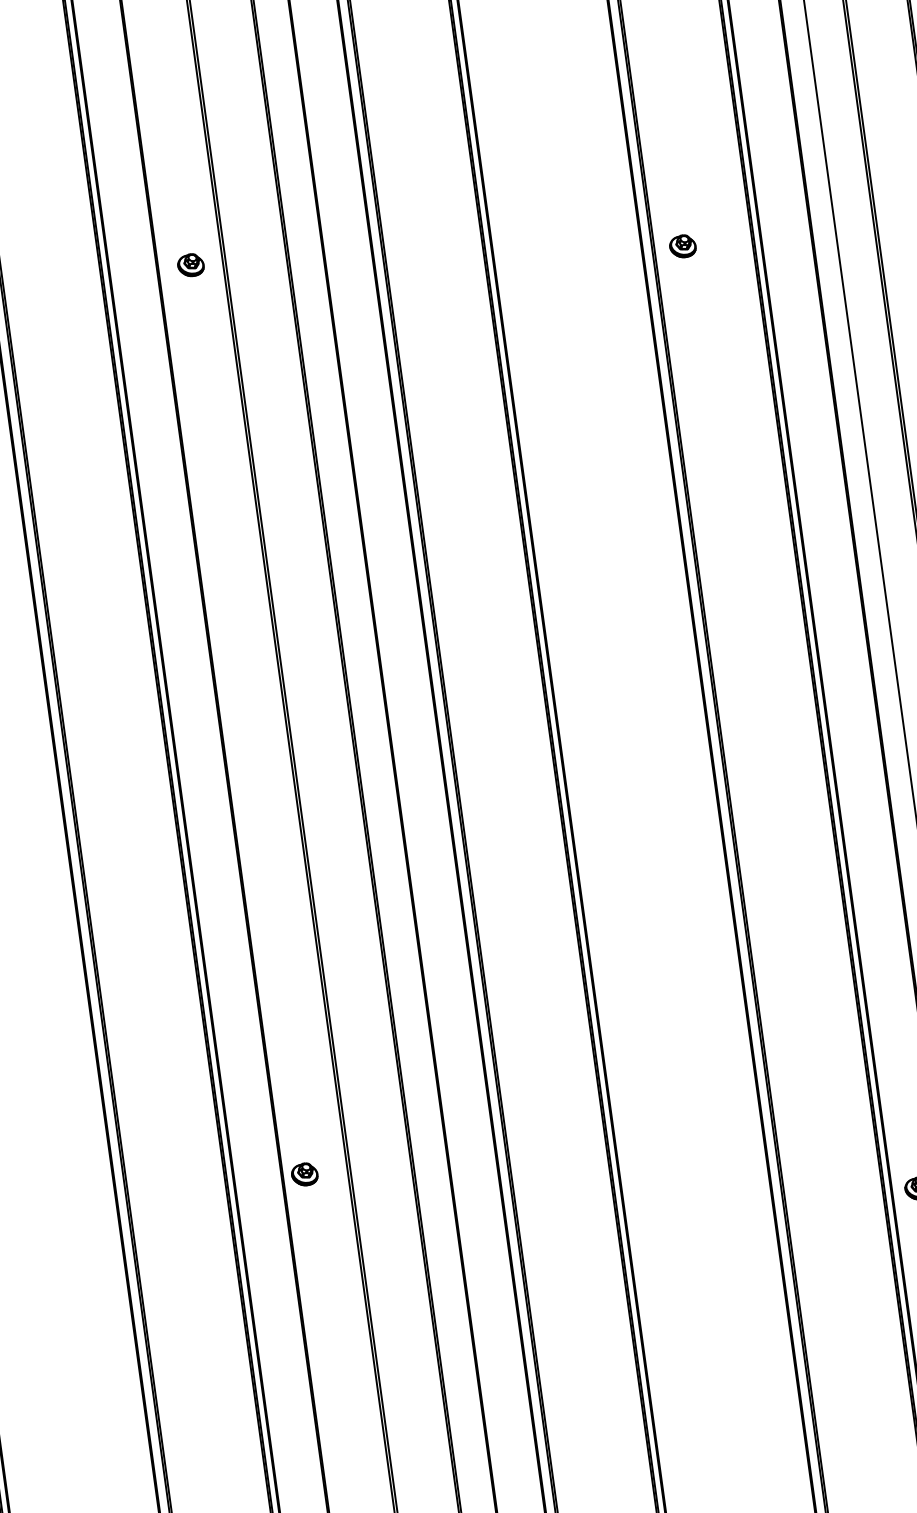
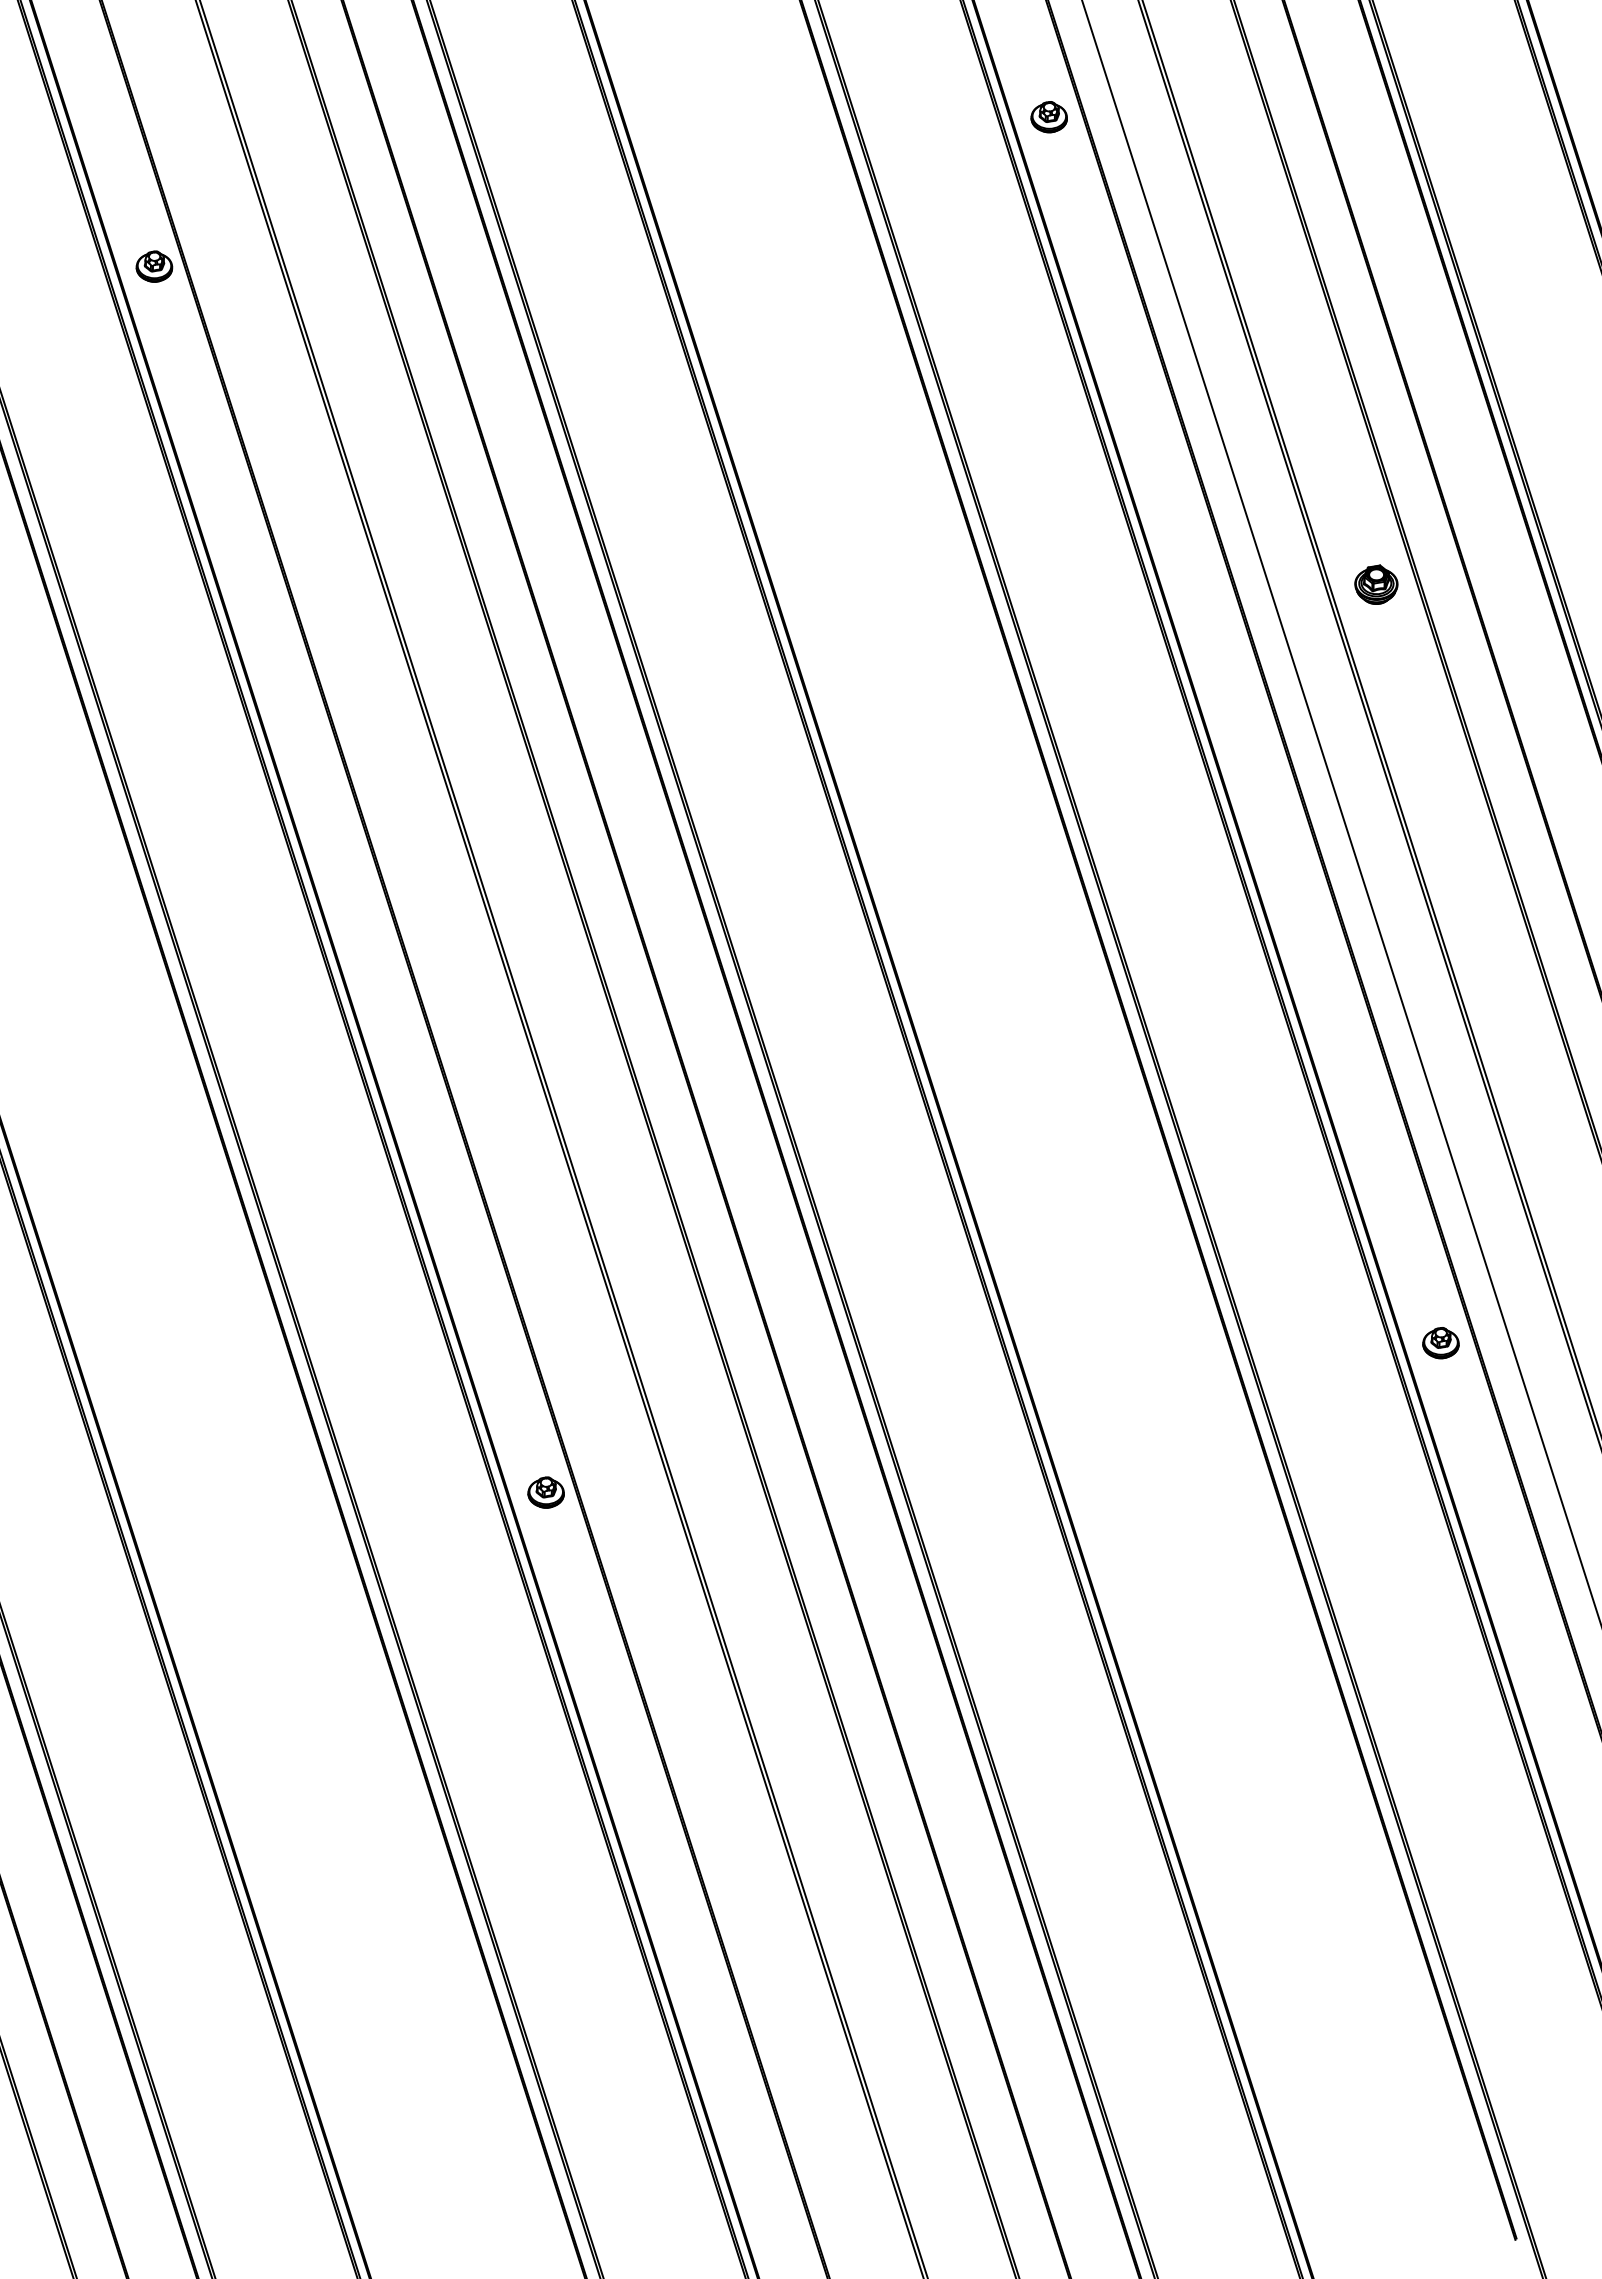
part: (682, 246) -> (1048, 117), moved
part: (191, 264) -> (154, 266), moved
part: (304, 1174) -> (545, 1492), moved

